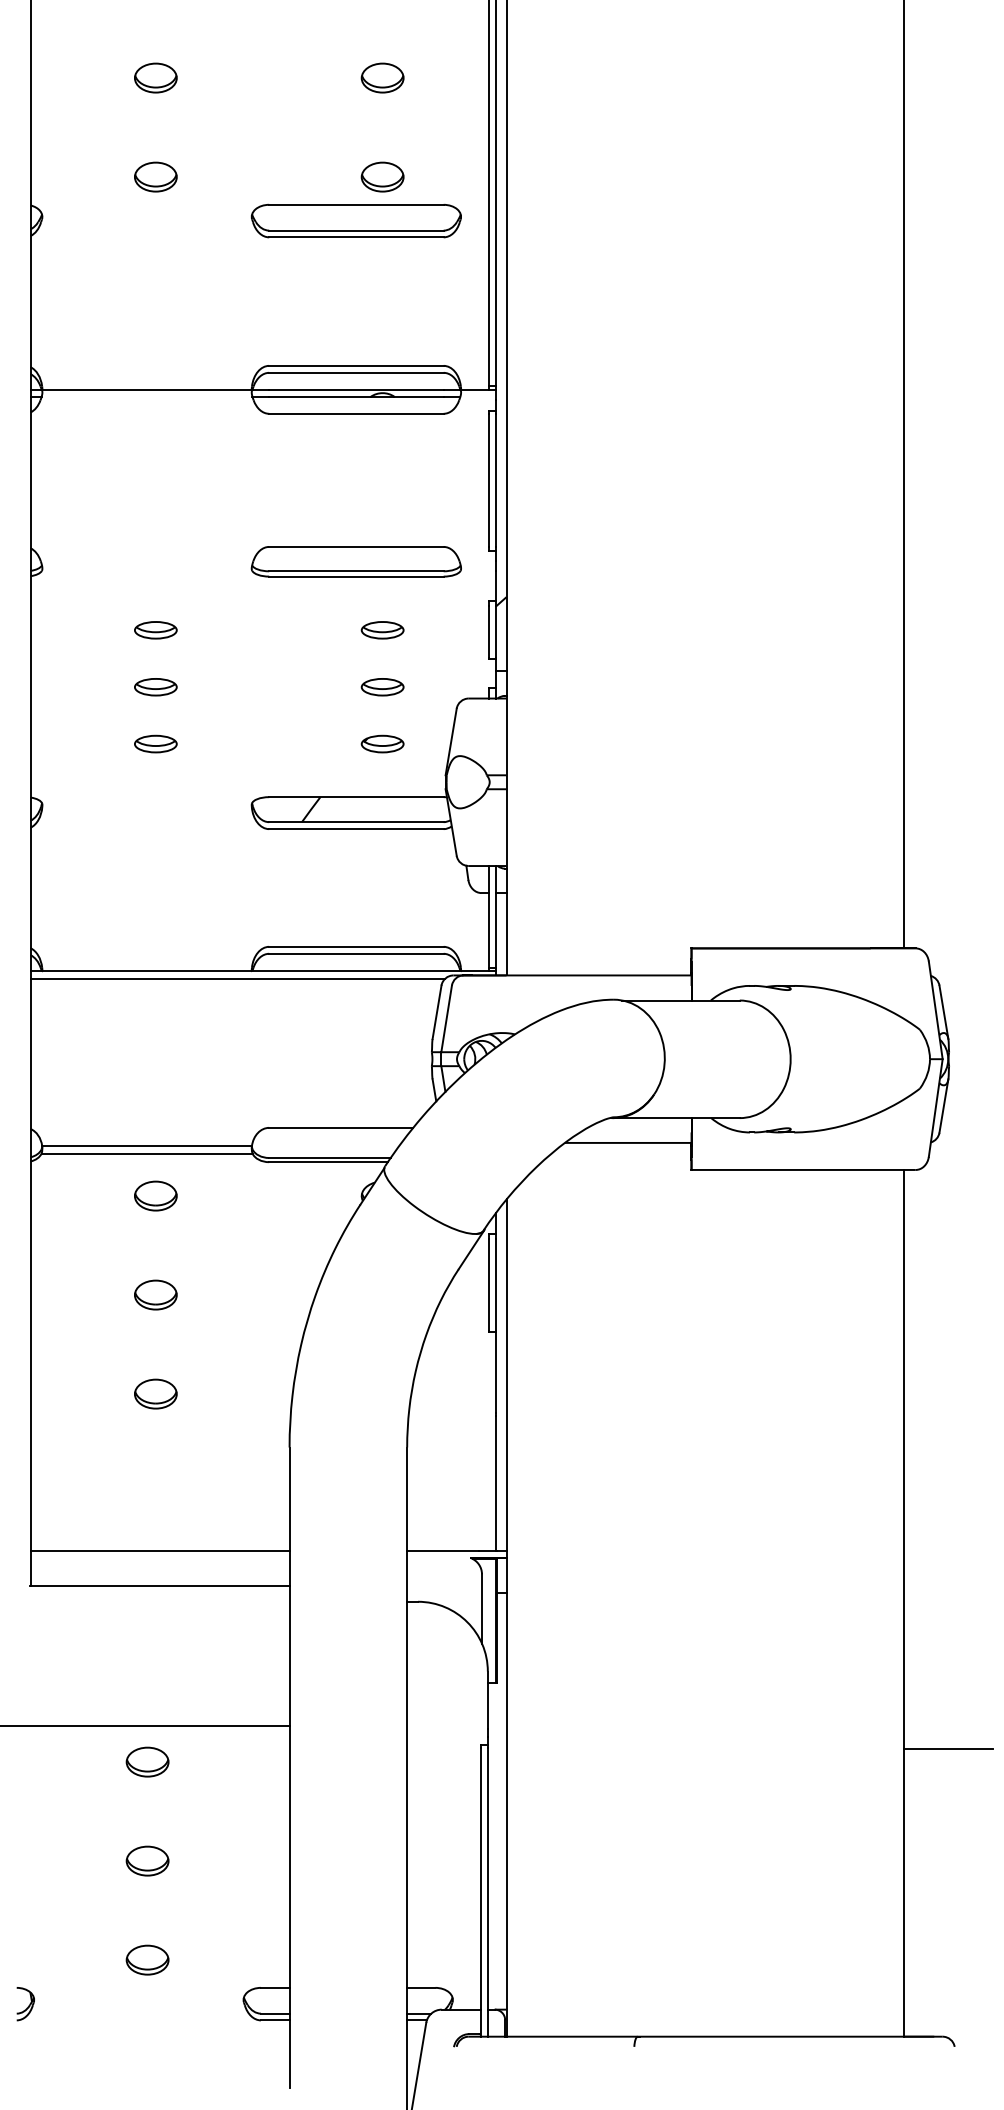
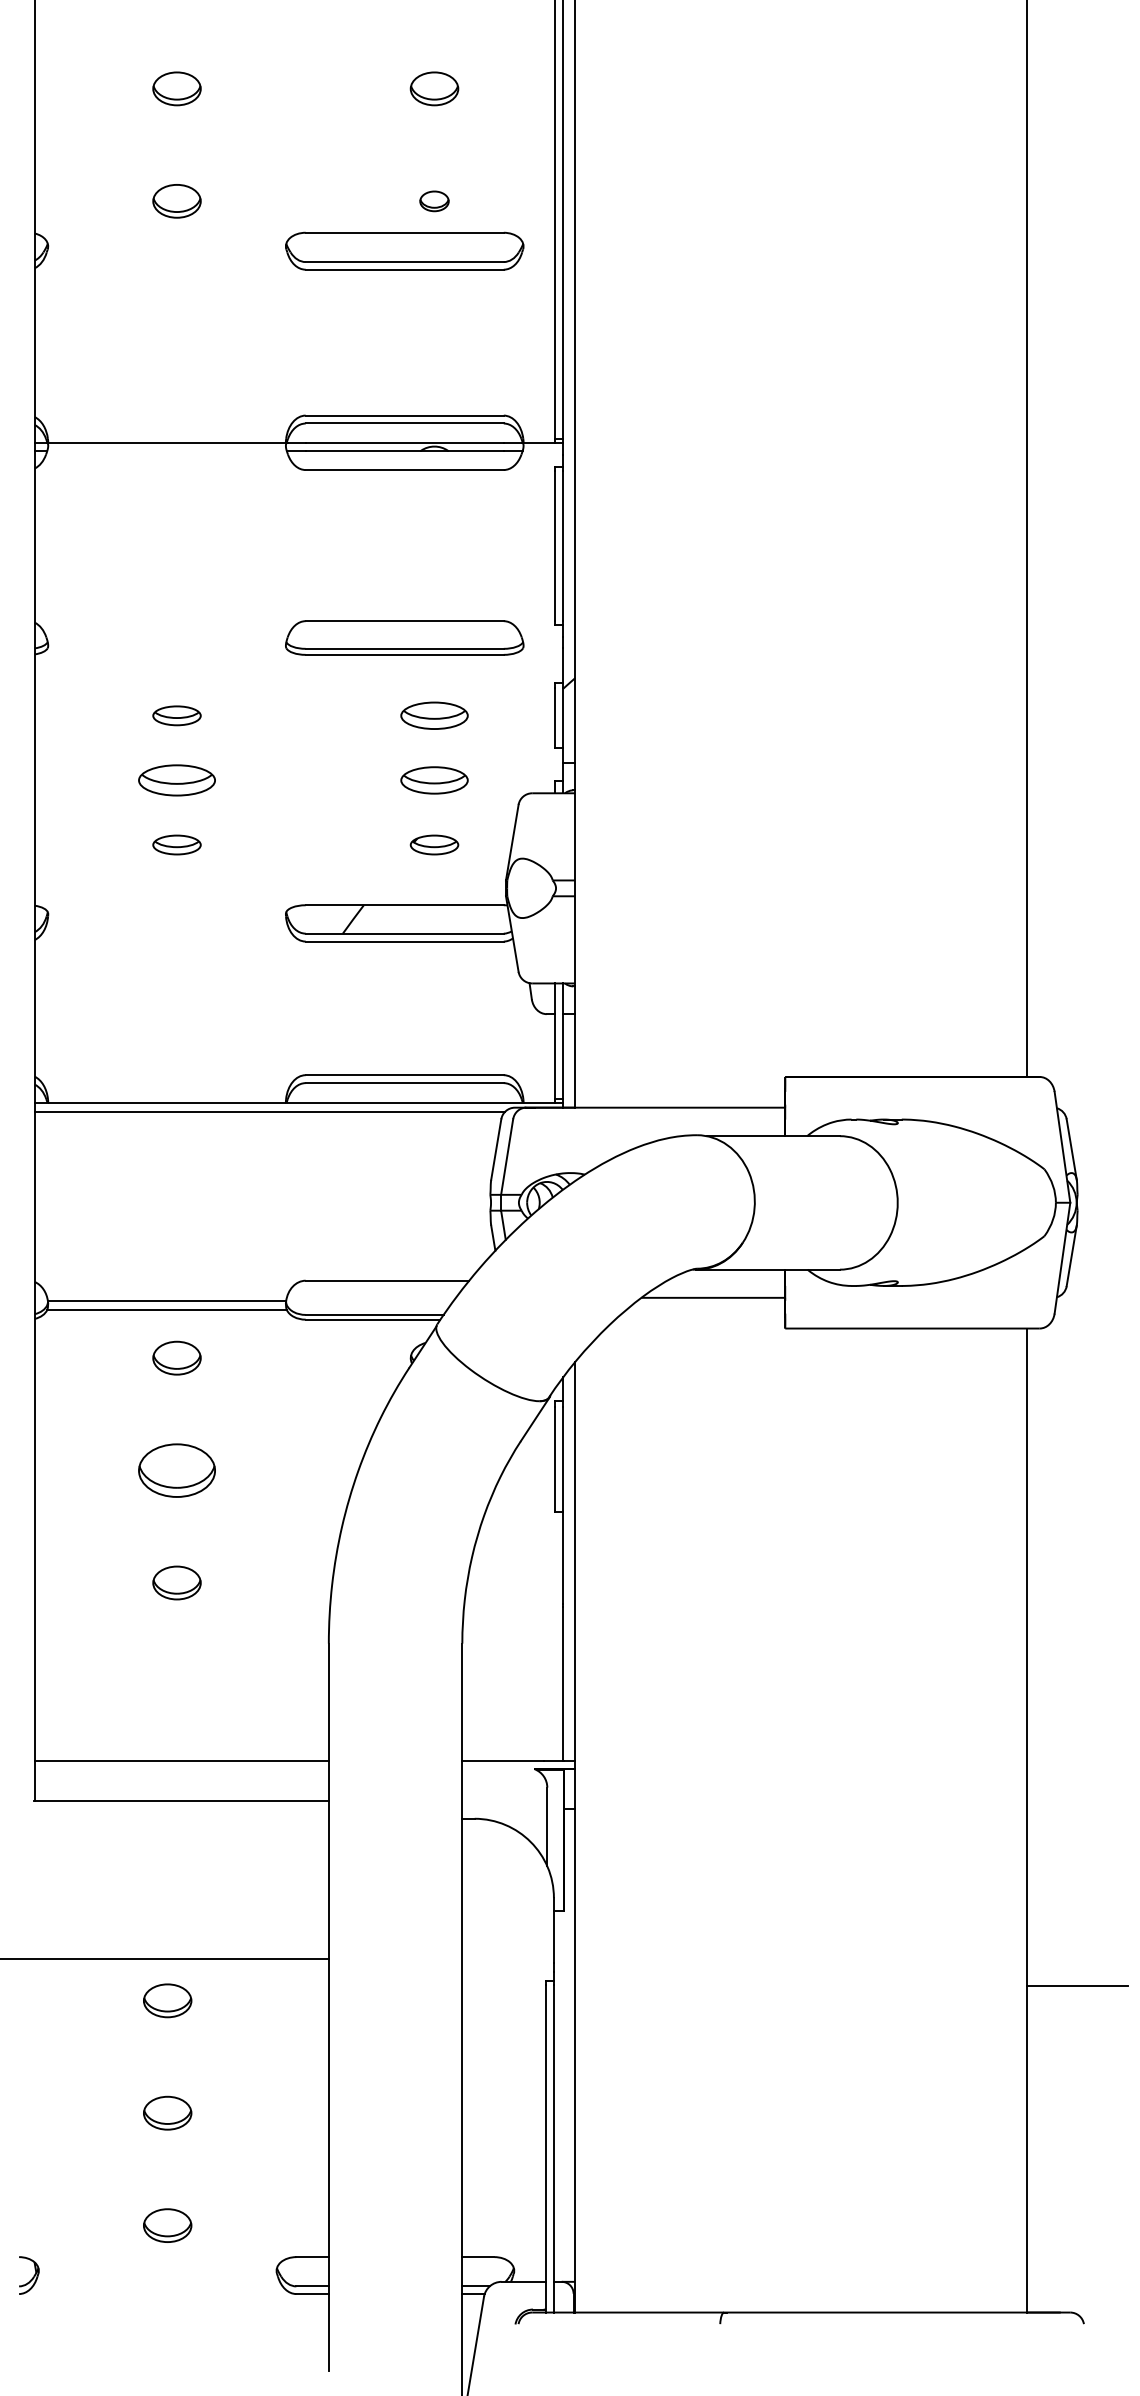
part: (382, 177) -> (434, 201), size x0.6
part: (382, 630) -> (434, 715), size x1.4
part: (155, 687) -> (176, 780), size x1.6
part: (382, 687) -> (434, 780), size x1.4
part: (155, 1295) -> (176, 1470), size x1.6

